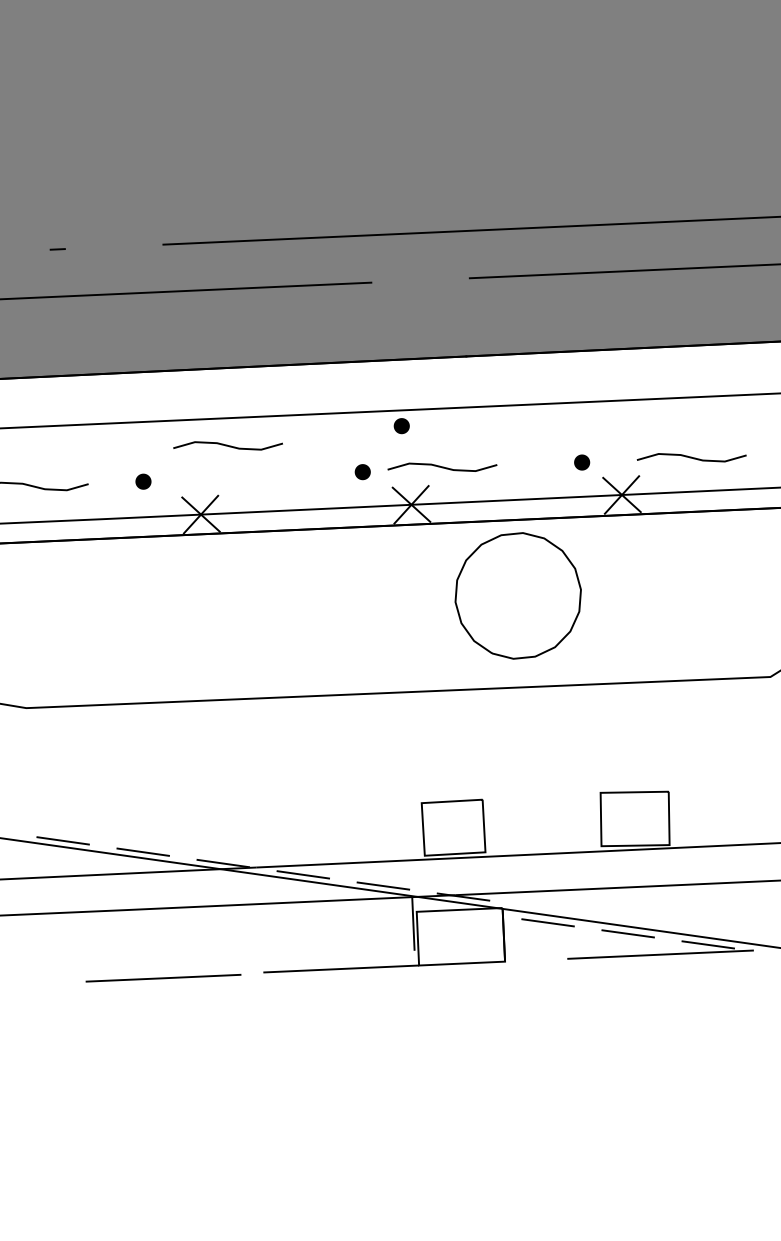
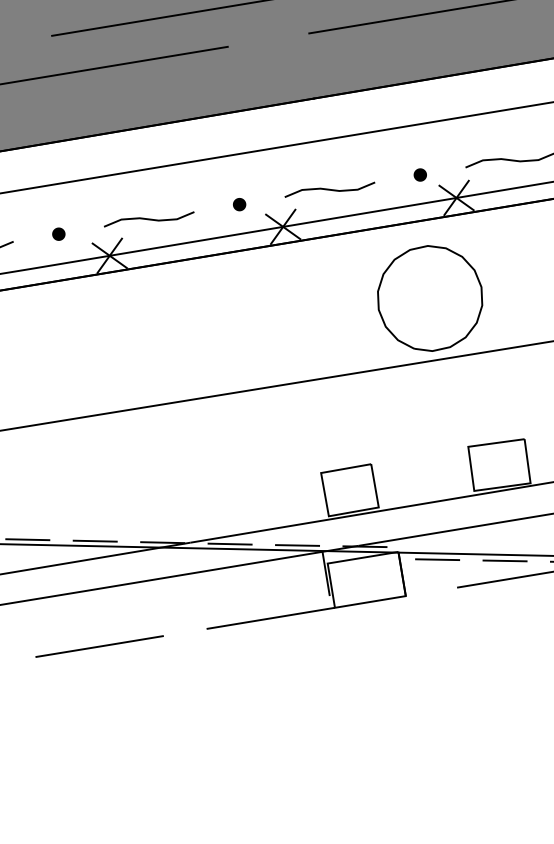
part: (401, 426) -> (267, 163), removed
curve: (227, 445) -> (148, 219), moved
curve: (442, 466) -> (329, 189), moved
part: (517, 595) -> (429, 298), moved
line: (163, 977) -> (99, 645), moved

